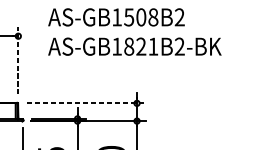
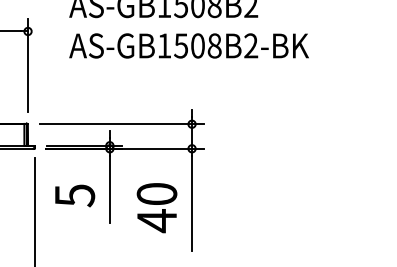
text: (140, 46) -> (197, 45), AS-GB1821B2-BK -> AS-GB1508B2-BK
line: (18, 60) -> (28, 65), dashed -> solid
line: (86, 103) -> (122, 124), dashed -> solid

